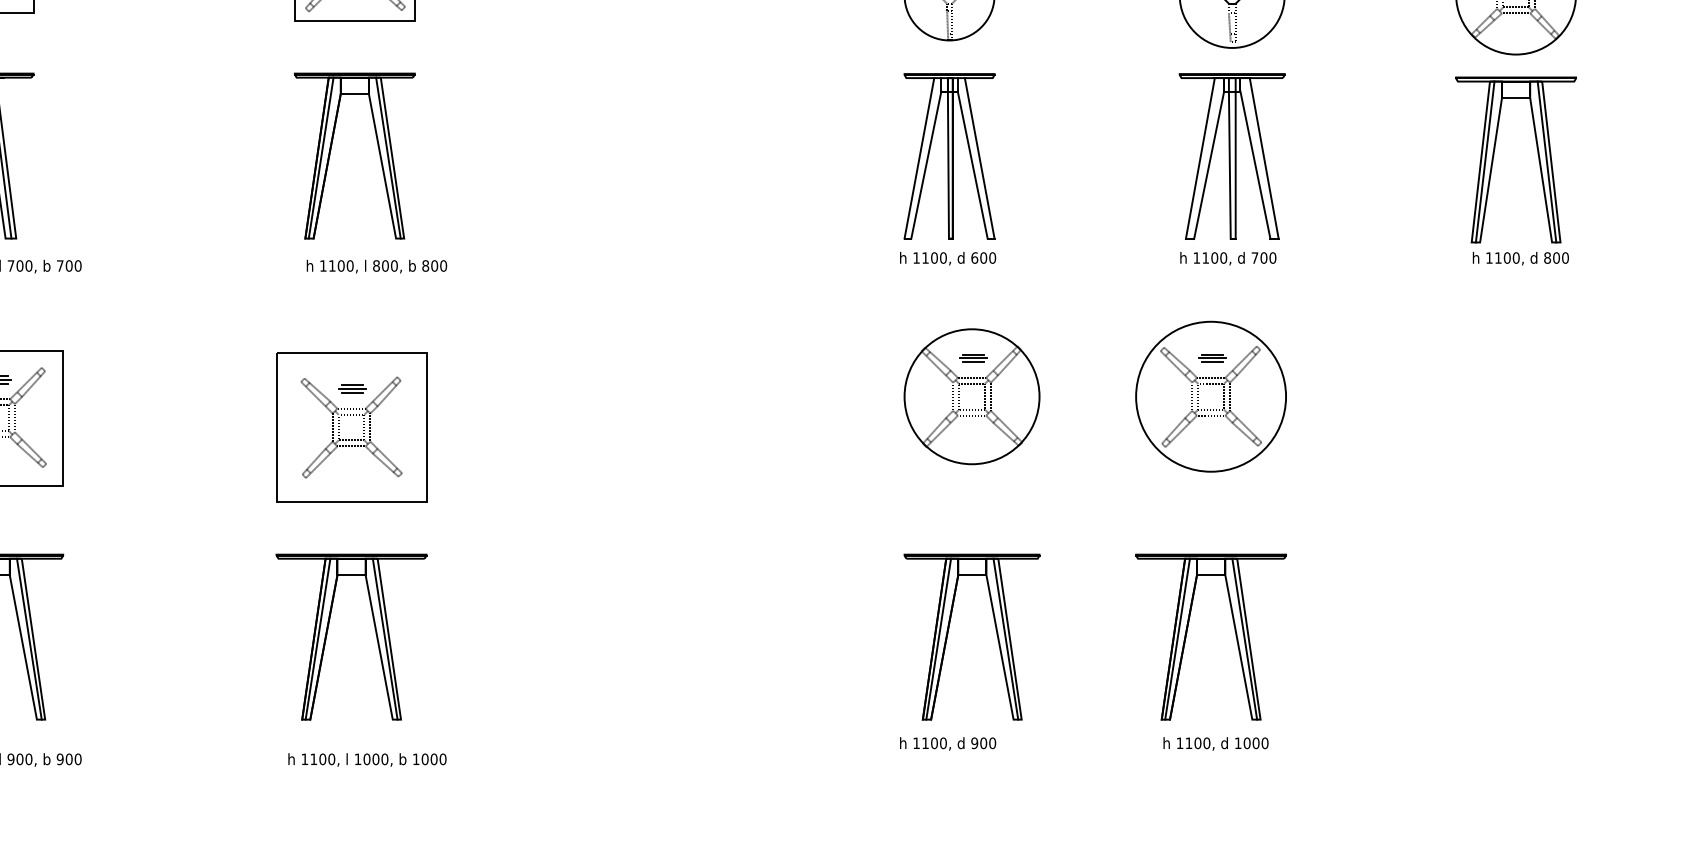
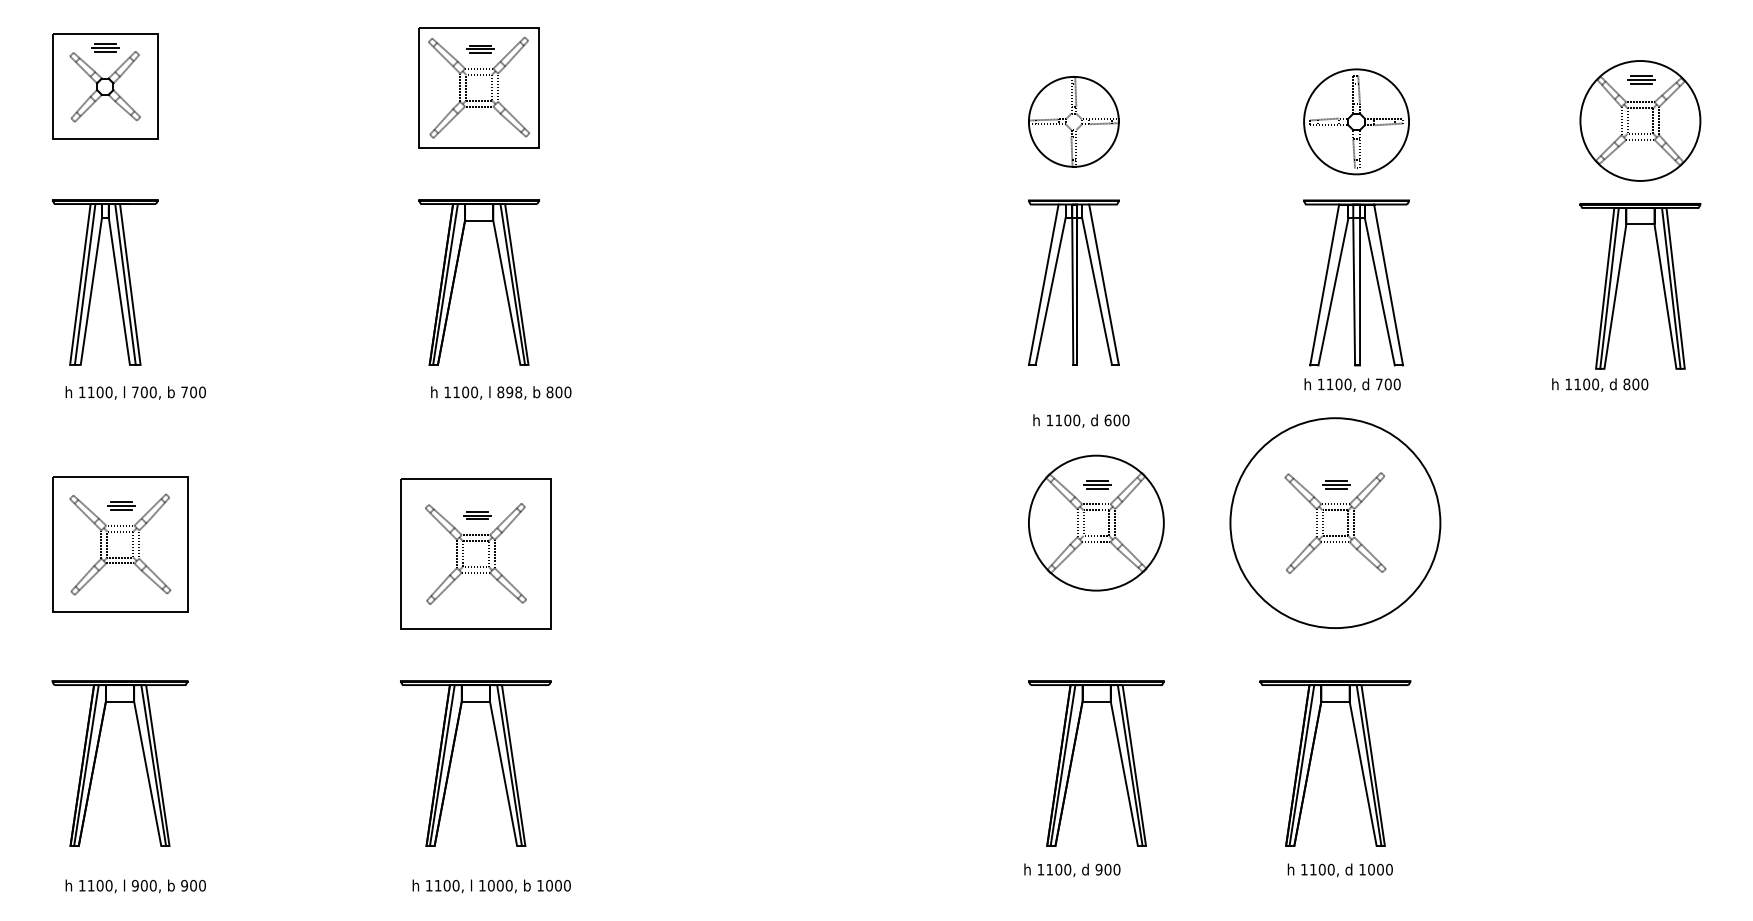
text: (948, 258) -> (1081, 420), moved
text: (1521, 258) -> (1600, 384), moved
text: (390, 266) -> (514, 392), 800, -> 898,
circle: (1211, 397) -> (1335, 523), size x1.4

